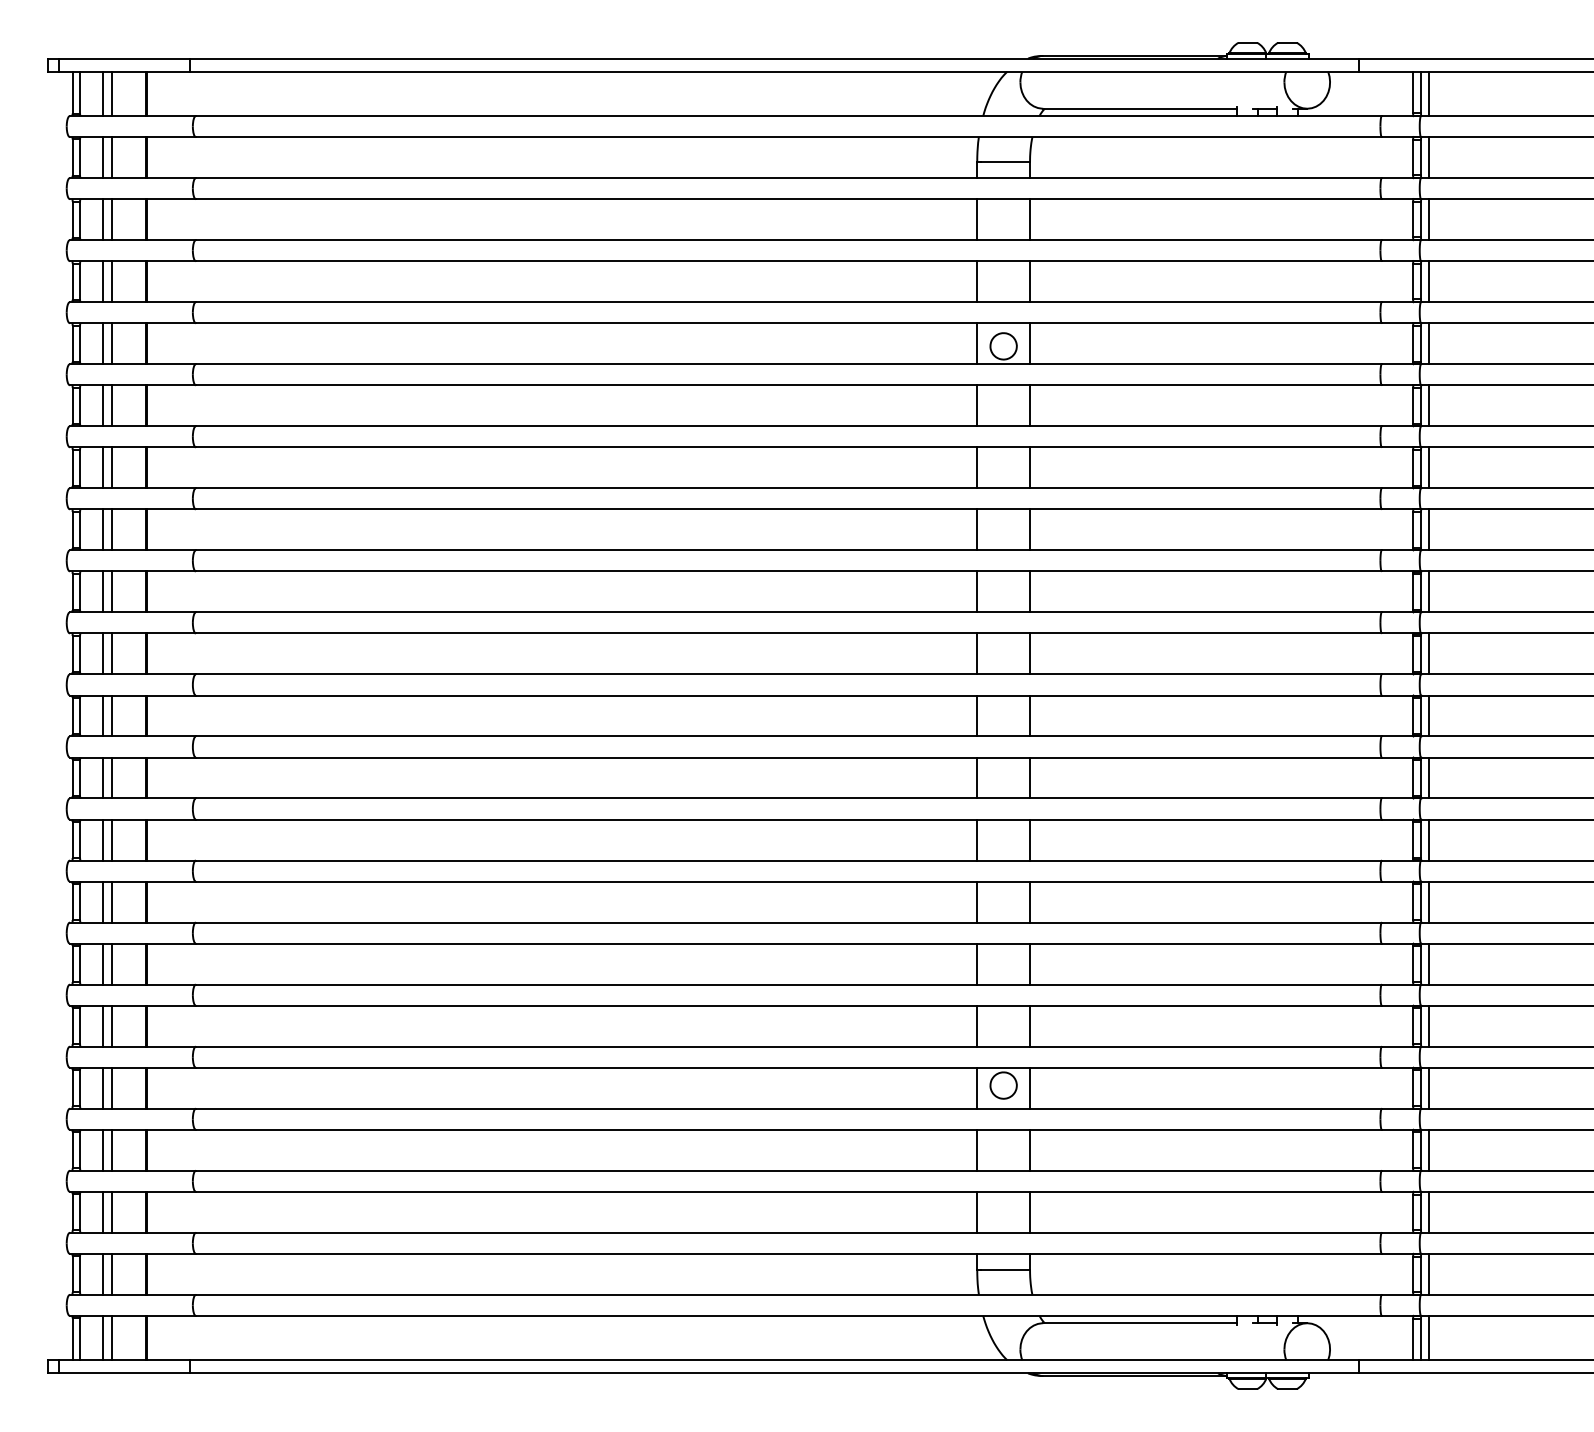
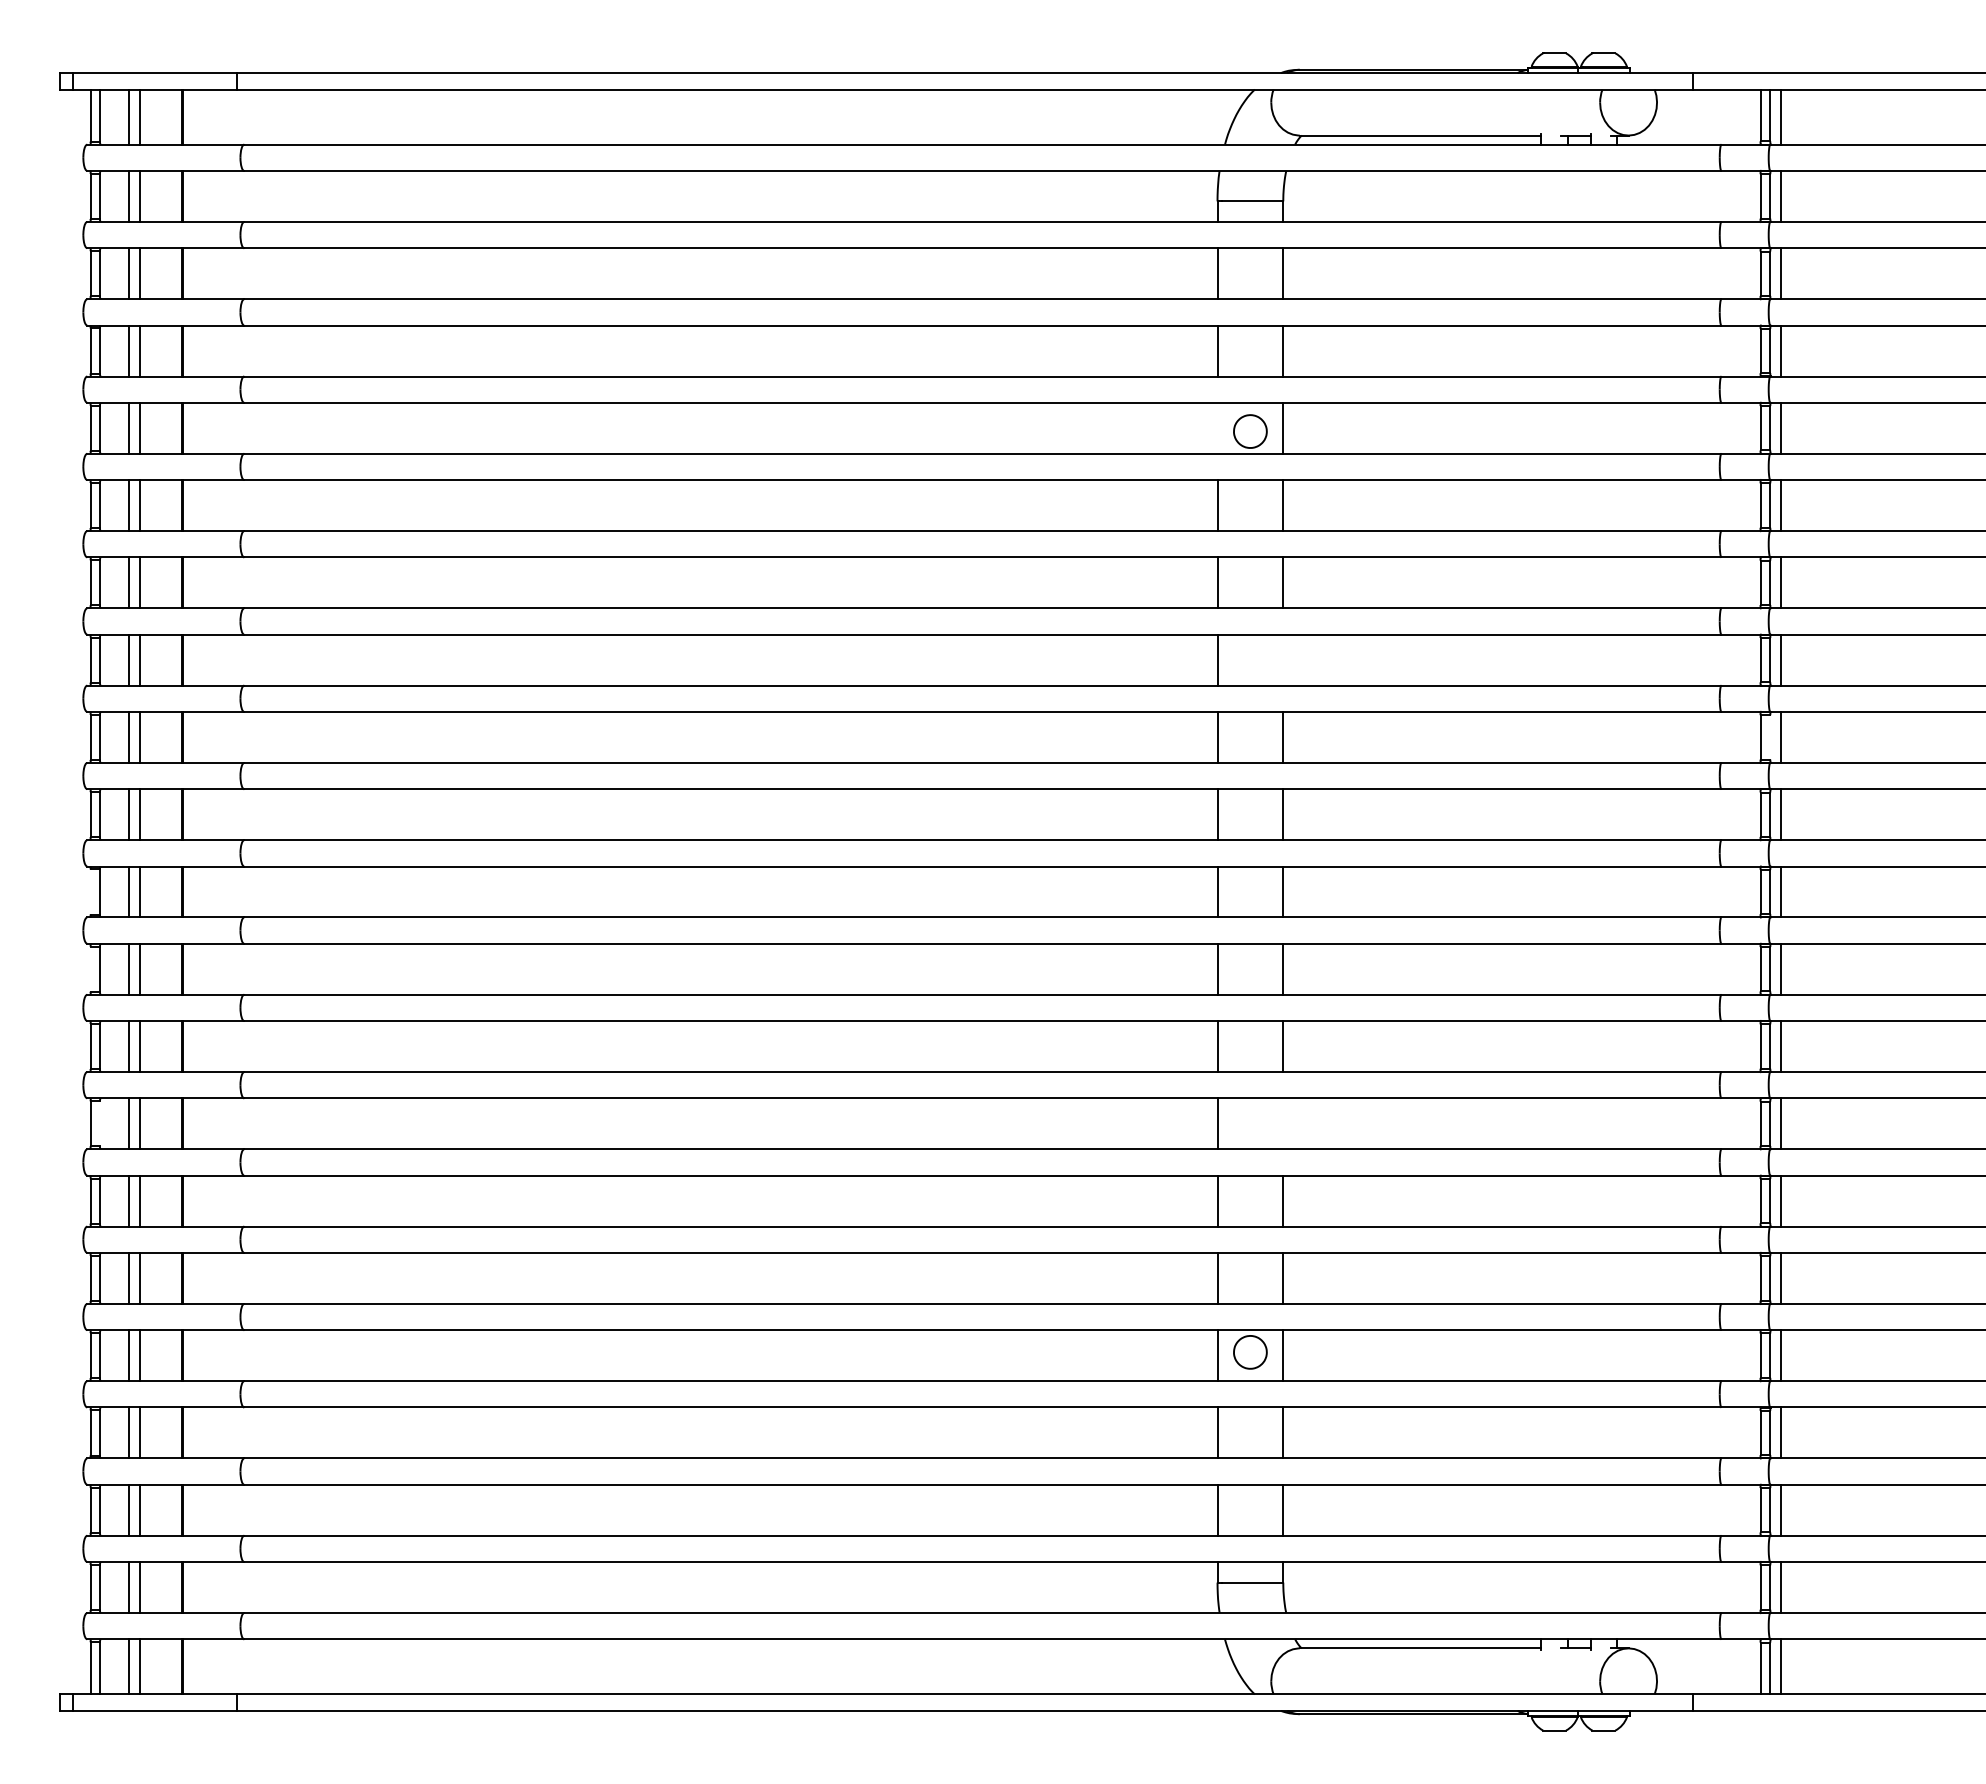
line: (977, 343) -> (1217, 427), removed
line: (1030, 529) -> (1283, 659), removed
line: (1421, 591) -> (1770, 737), removed
line: (72, 715) -> (90, 891), removed
line: (72, 777) -> (90, 968), removed
line: (80, 901) -> (100, 1123), removed
line: (1030, 901) -> (1283, 1123), removed

